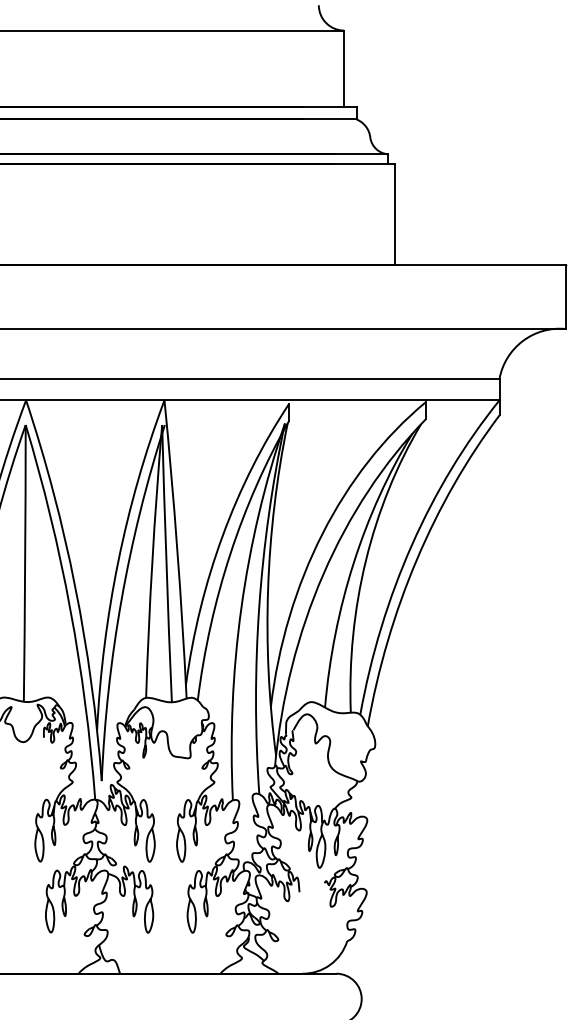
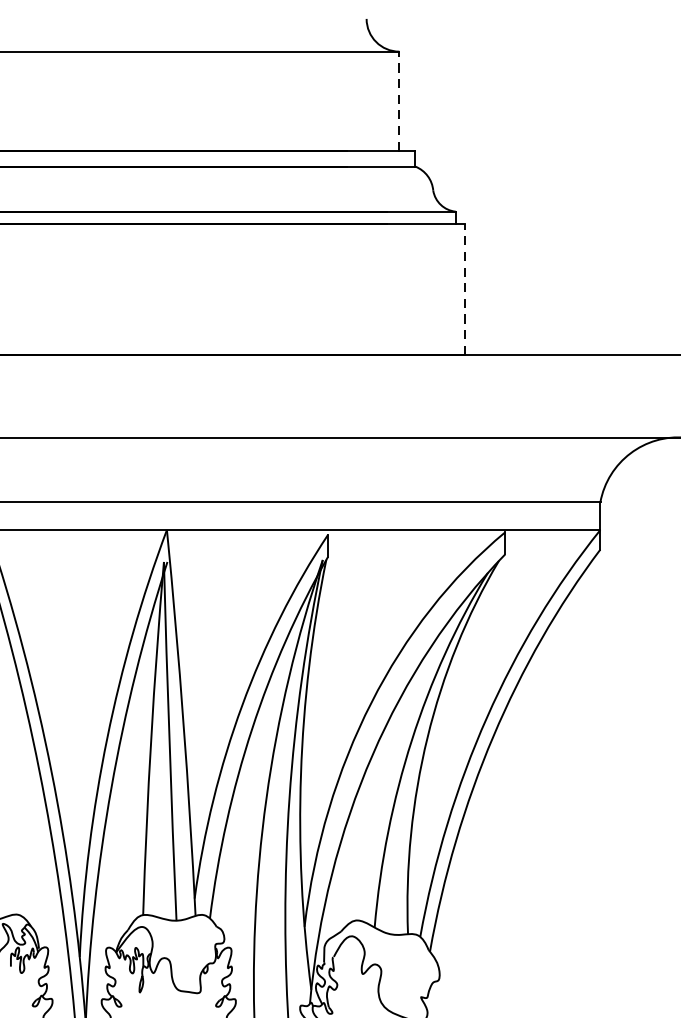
line: (344, 68) -> (399, 100), solid -> dashed
line: (394, 214) -> (464, 289), solid -> dashed

